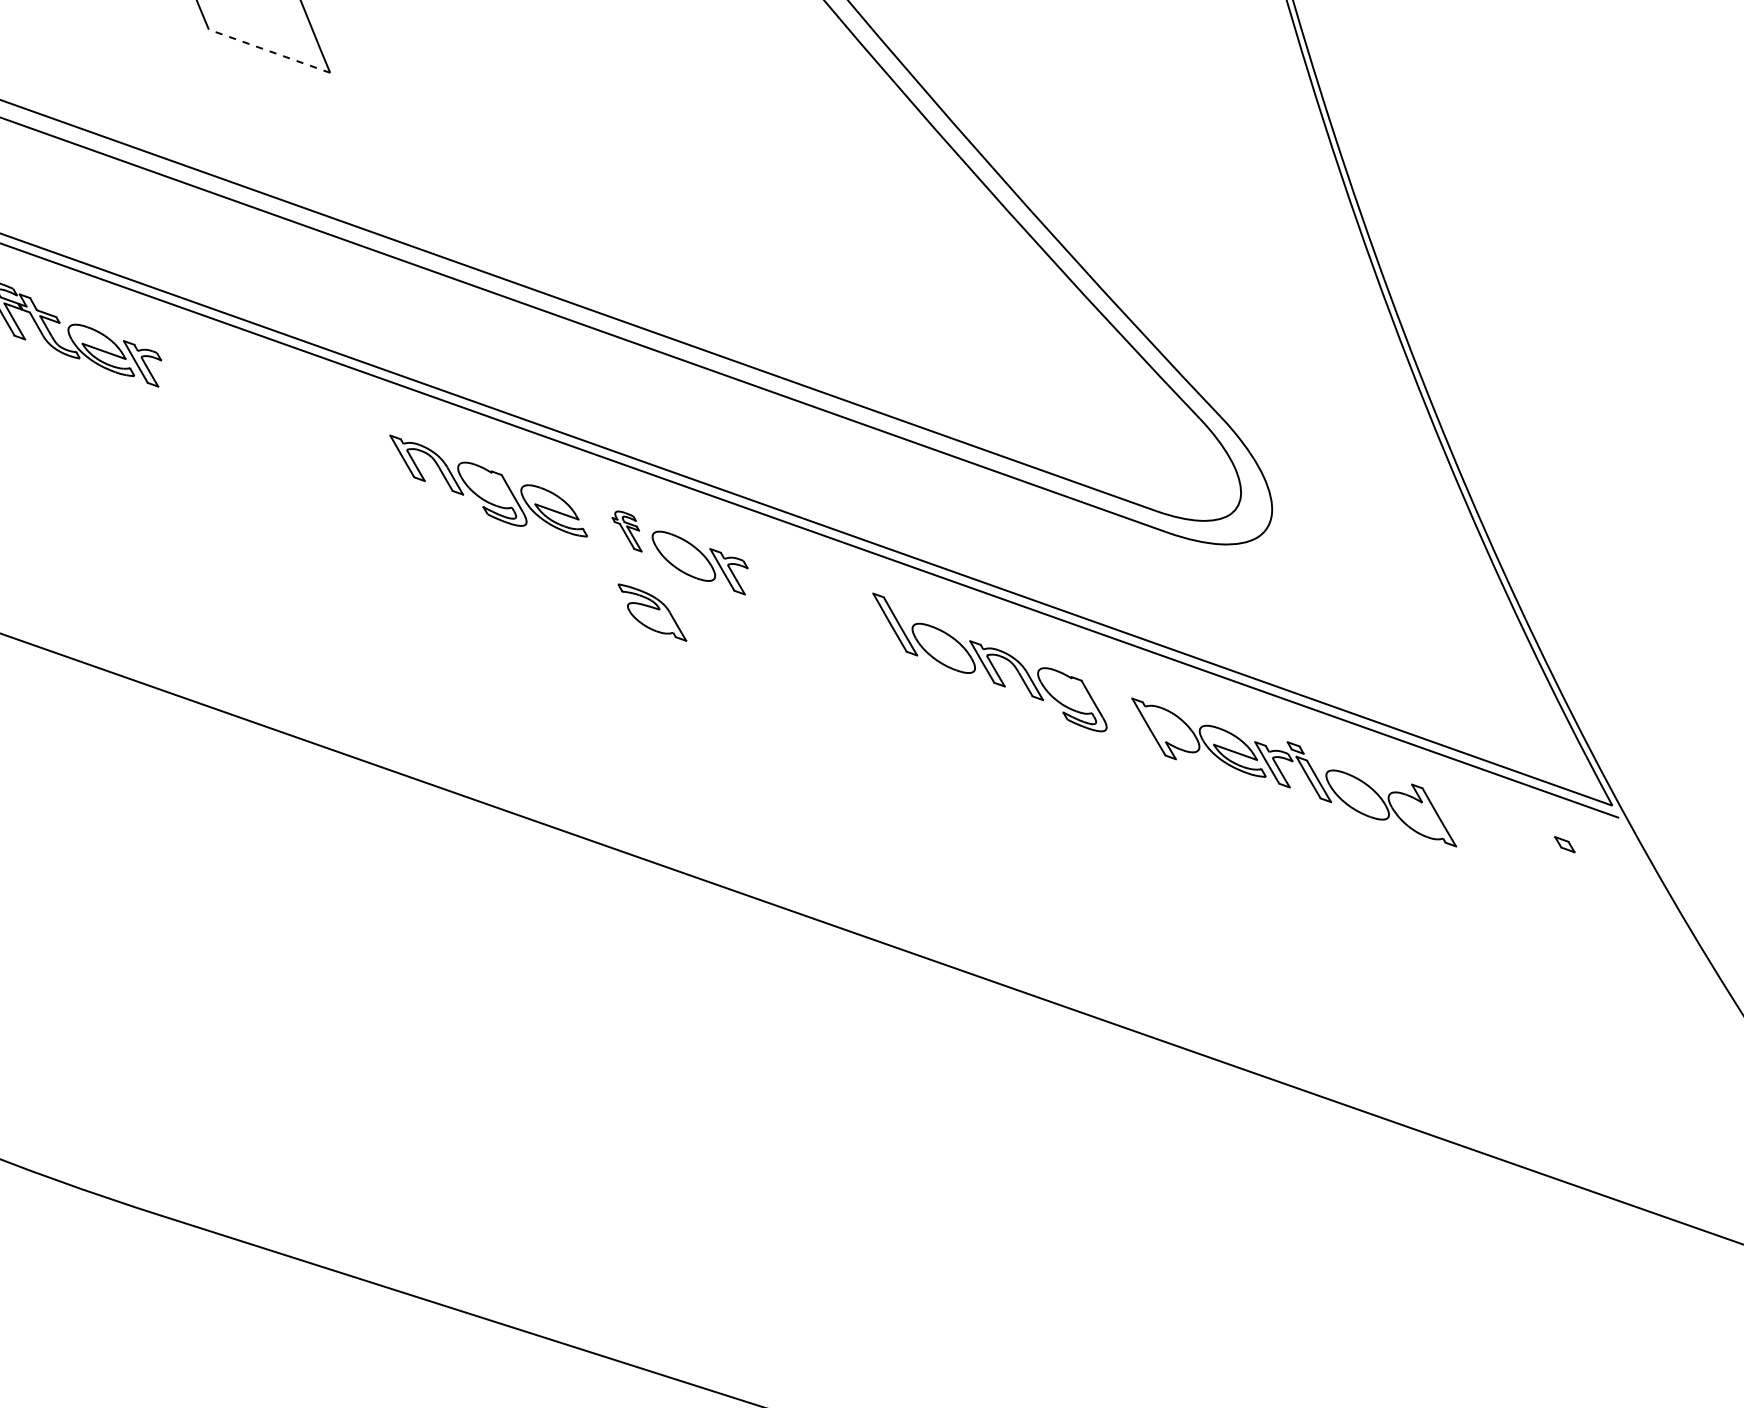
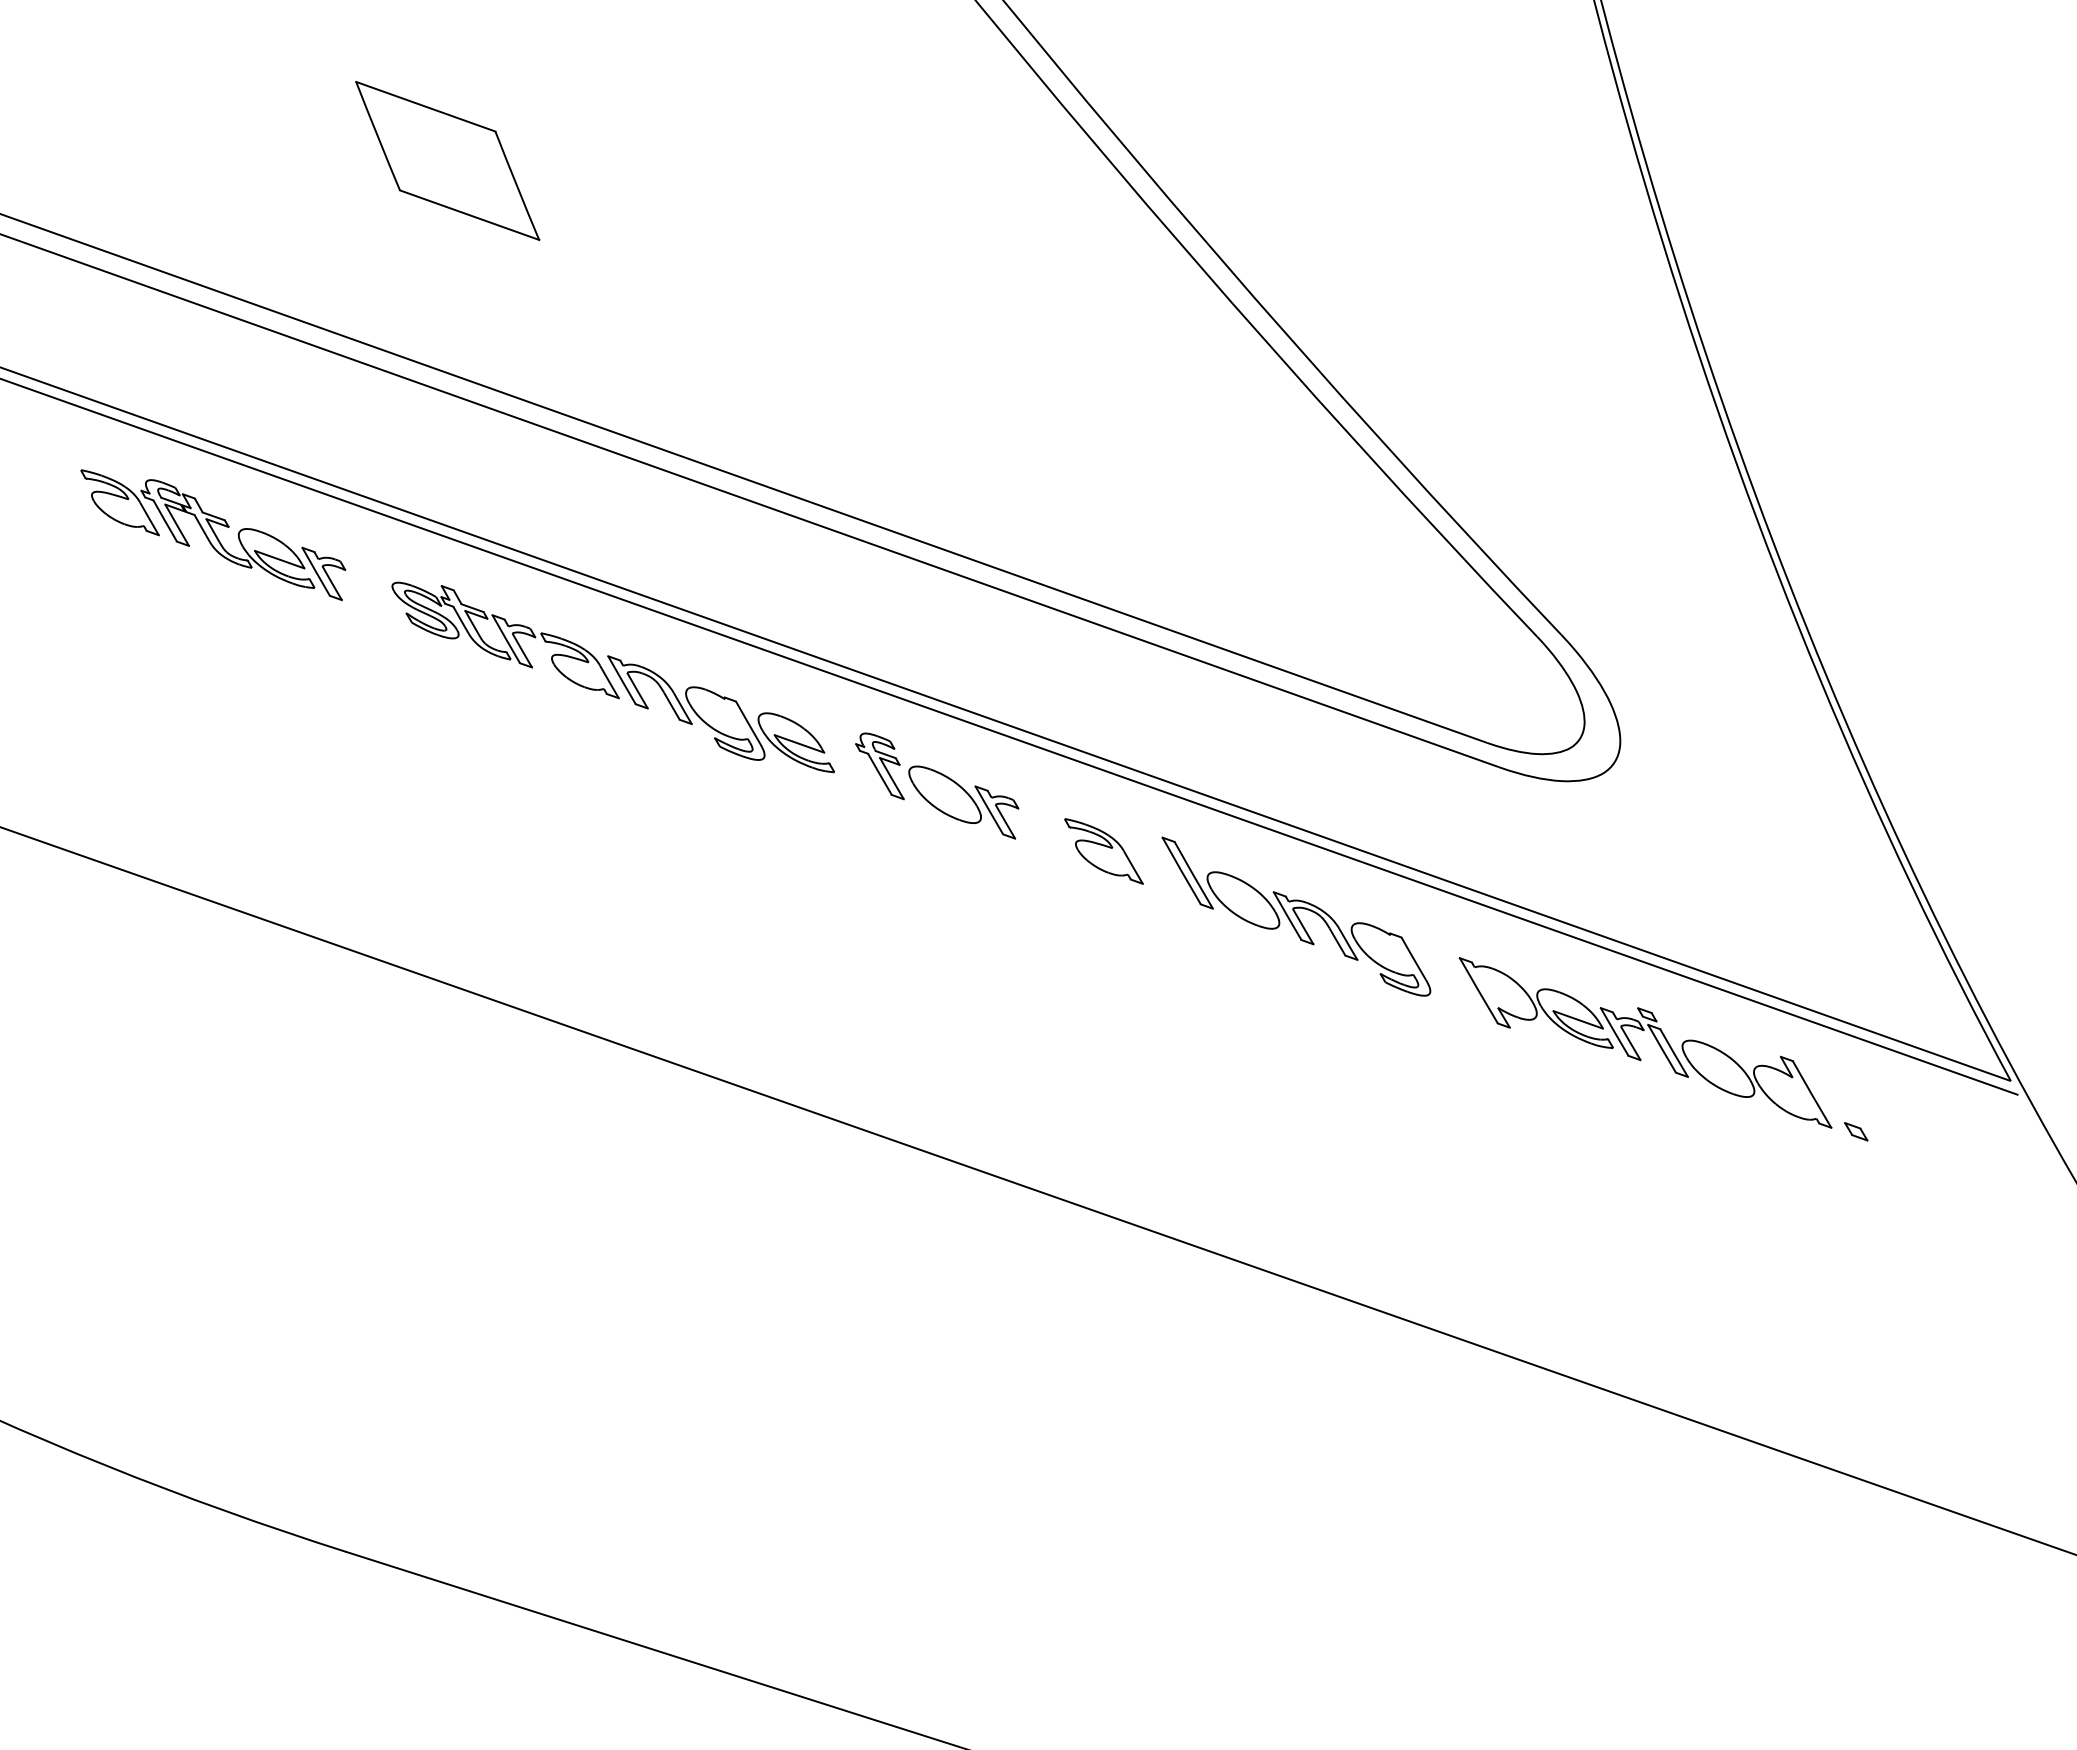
line: (269, 51) -> (469, 215), dashed -> solid
part: (300, 421) -> (505, 640), added
part: (626, 531) -> (879, 766), size x1.43
part: (651, 612) -> (1103, 851), moved
part: (1565, 844) -> (1856, 1131), moved

